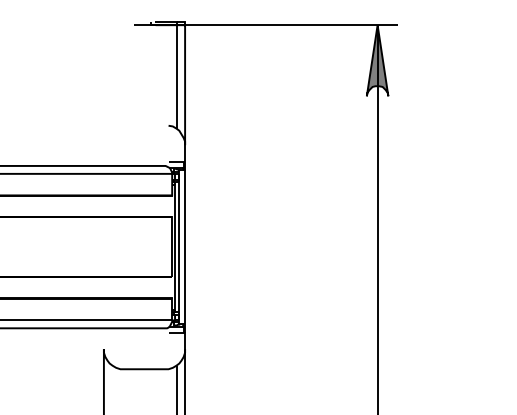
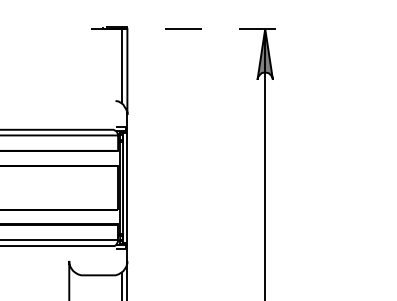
line: (266, 24) -> (185, 28), solid -> dashed

